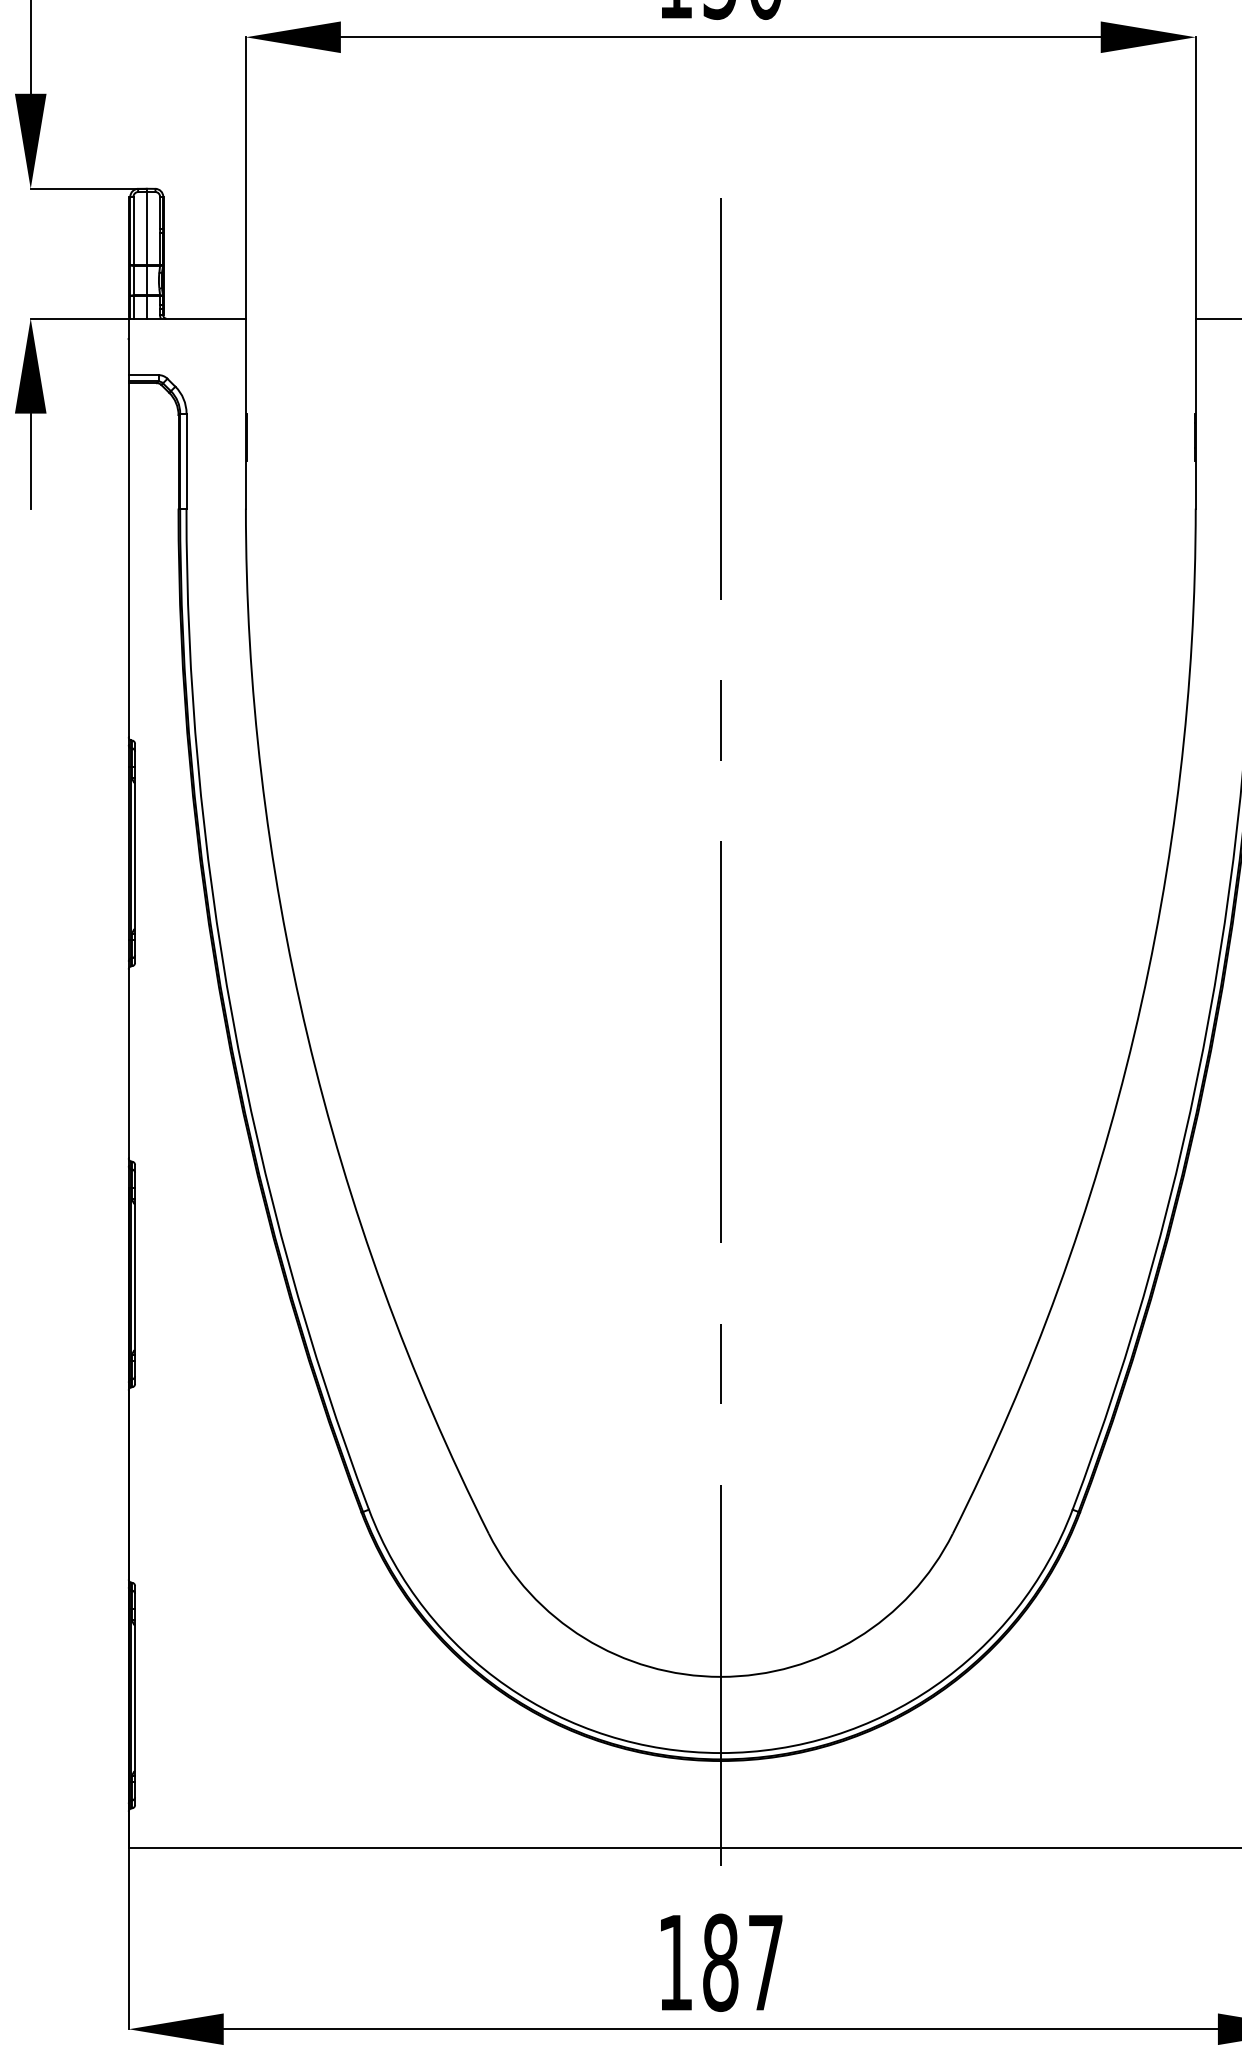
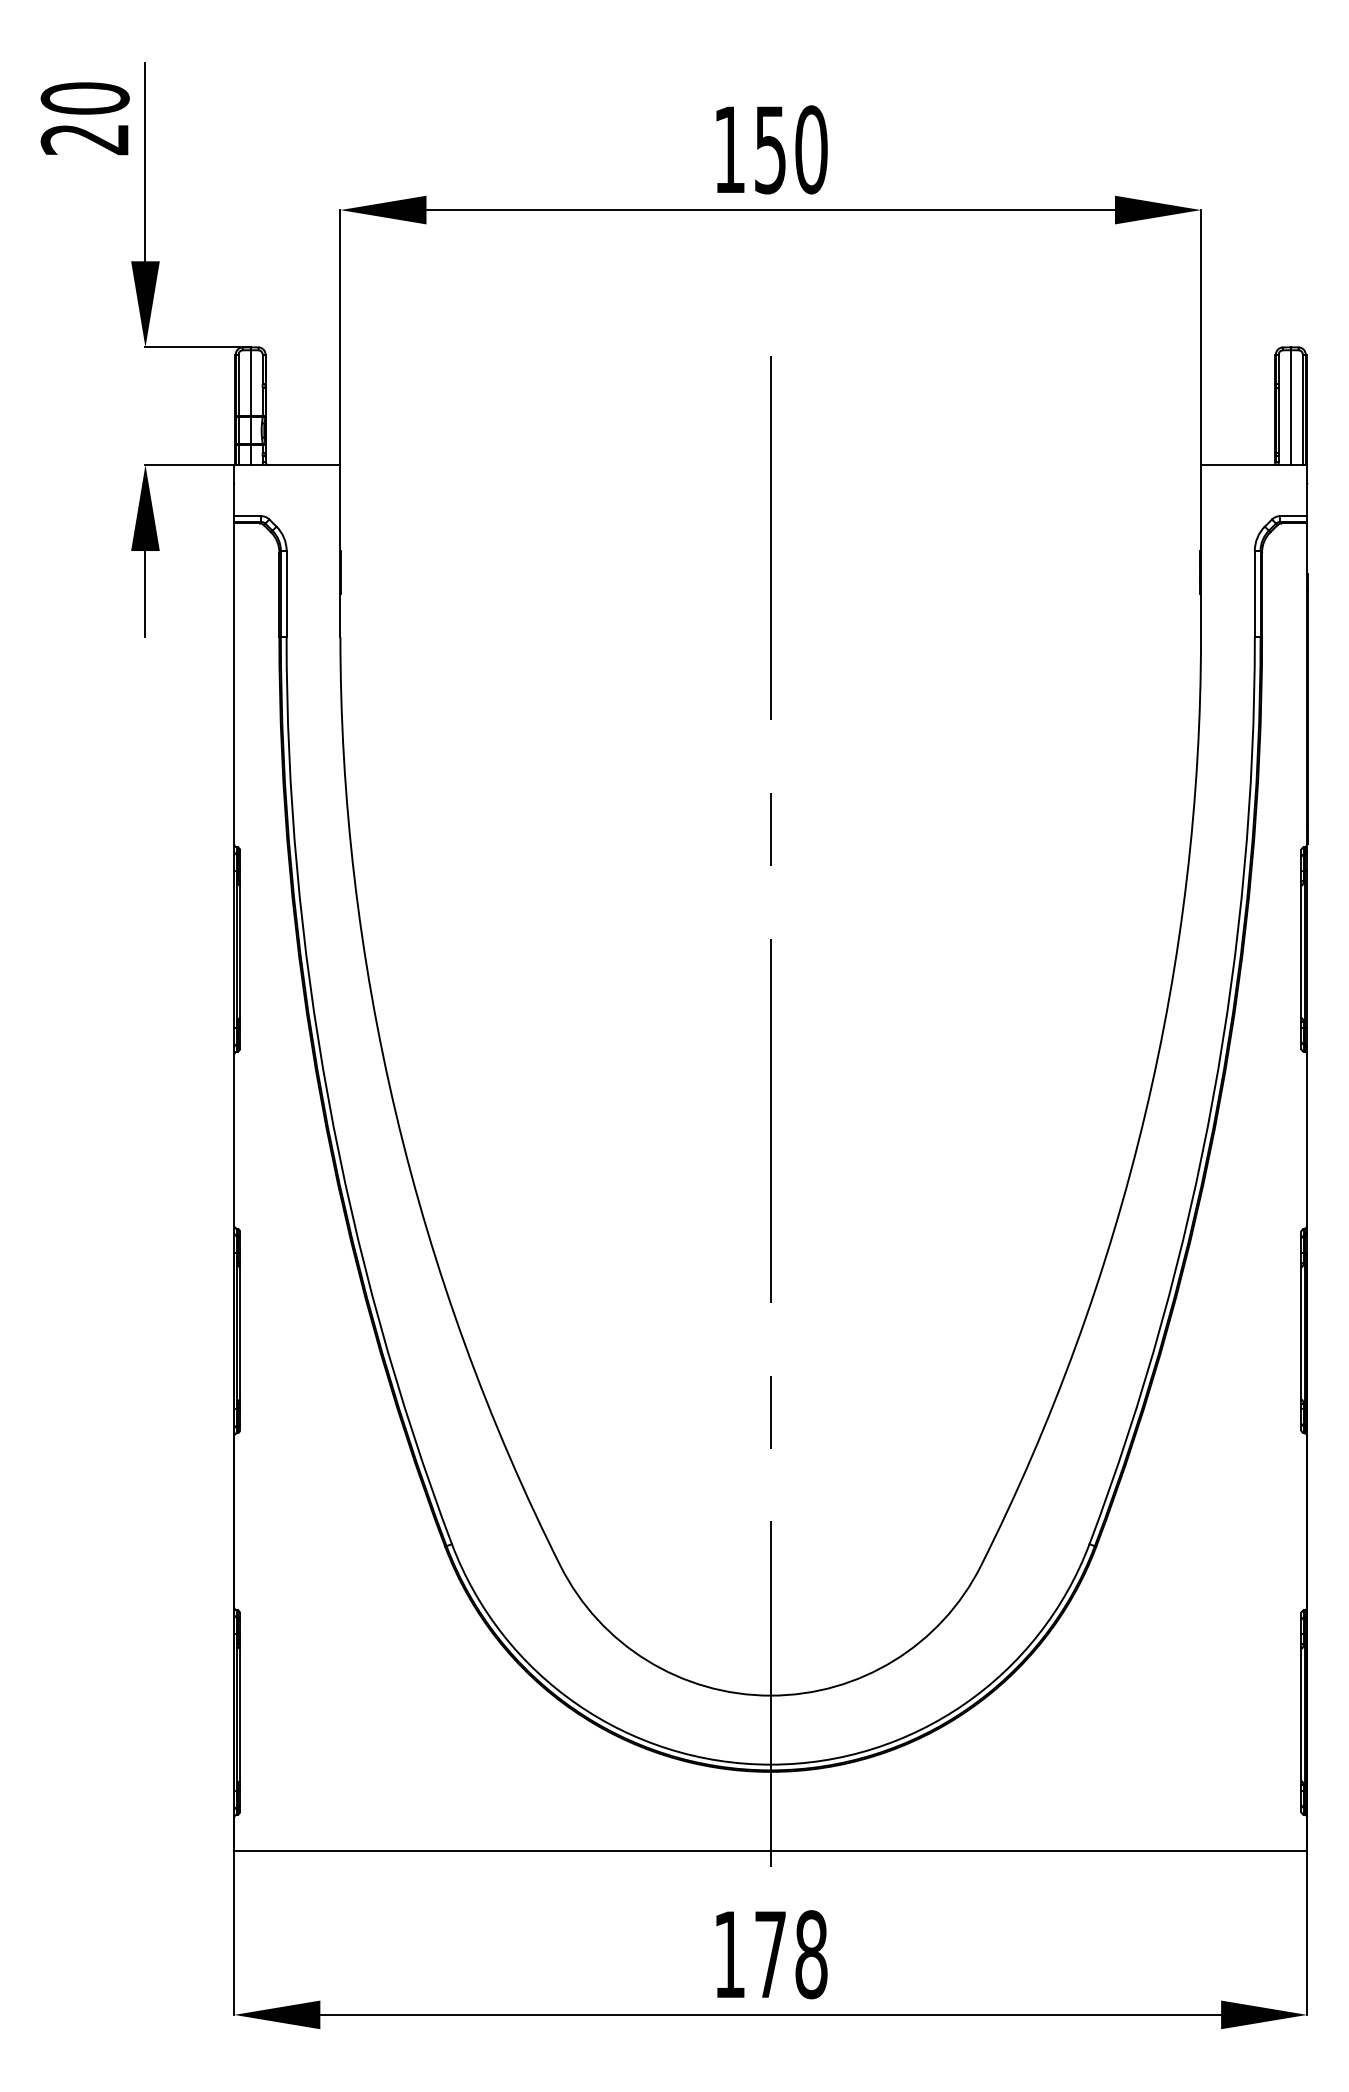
text: (742, 1962) -> (790, 1954), 187 -> 178

